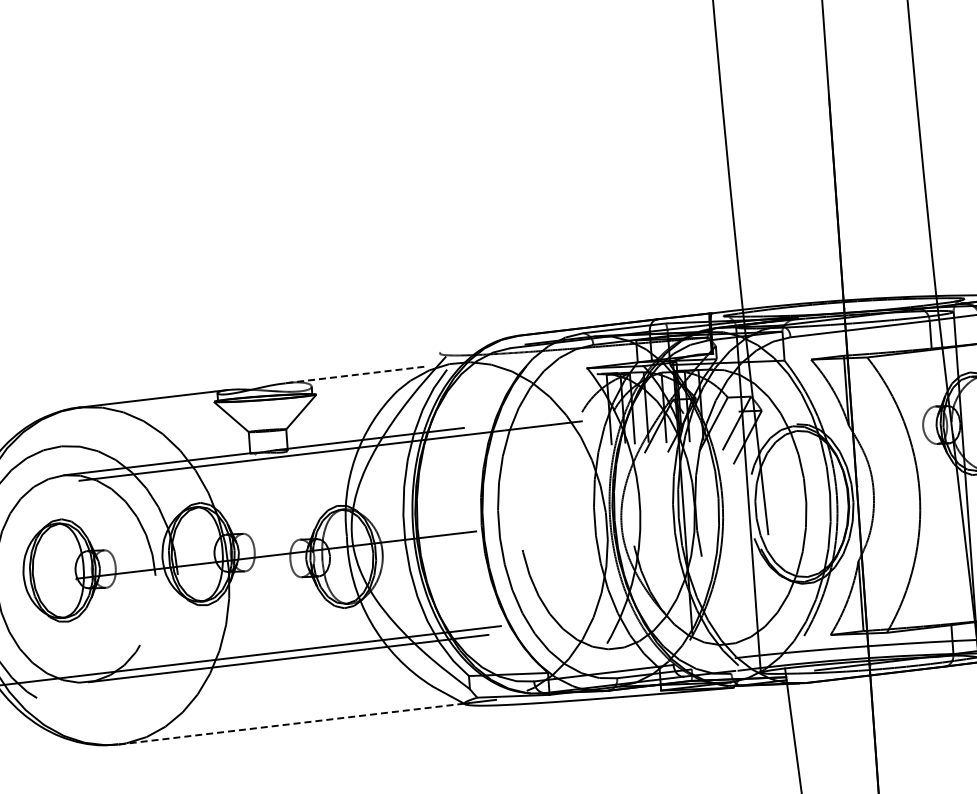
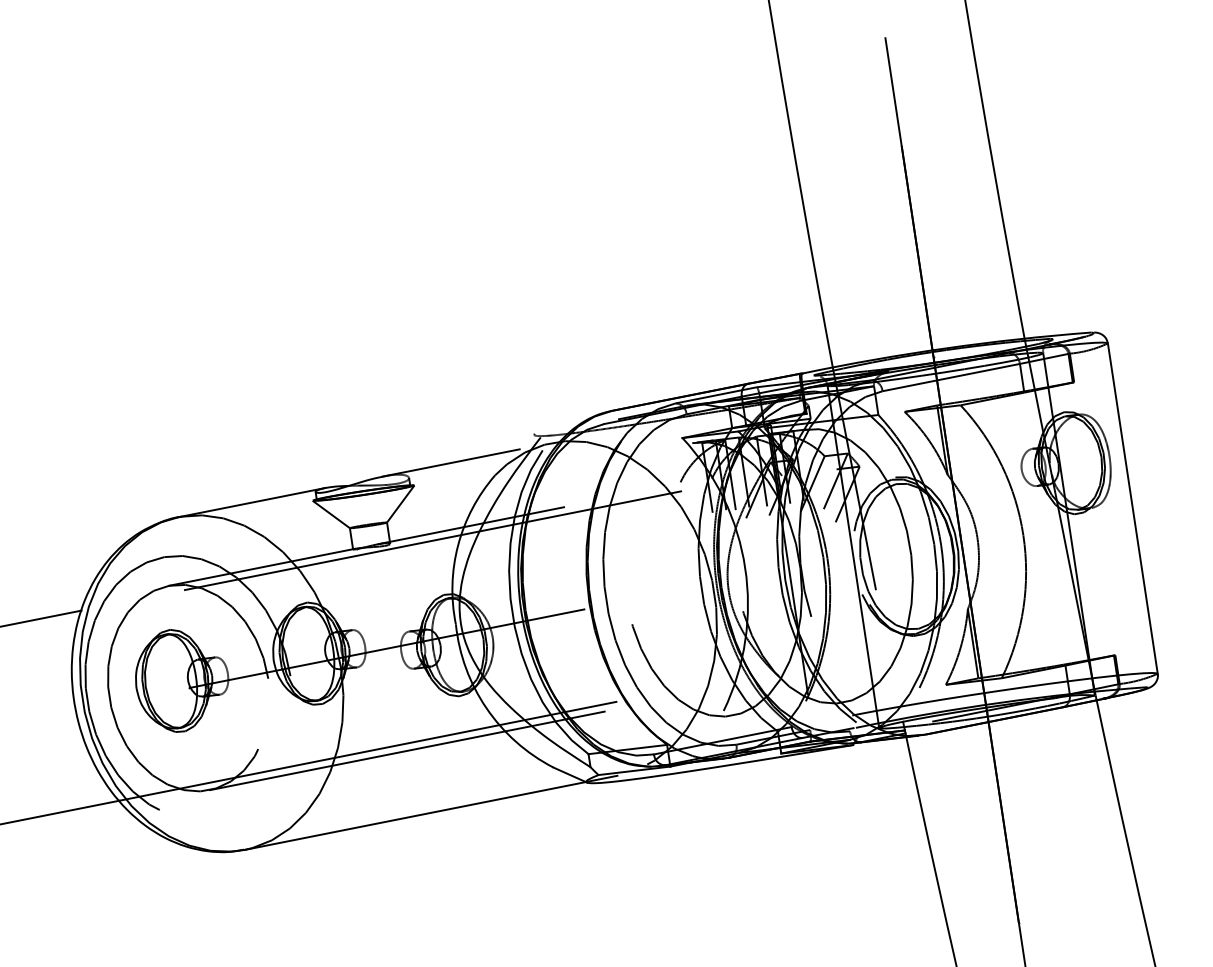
line: (355, 374) -> (451, 462), dashed -> solid
line: (291, 723) -> (415, 815), dashed -> solid

